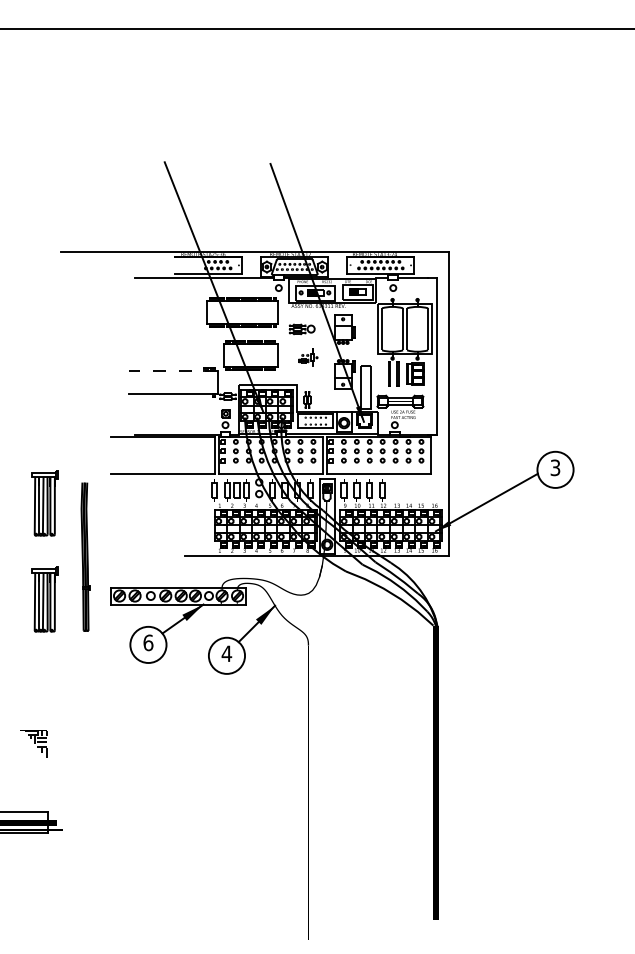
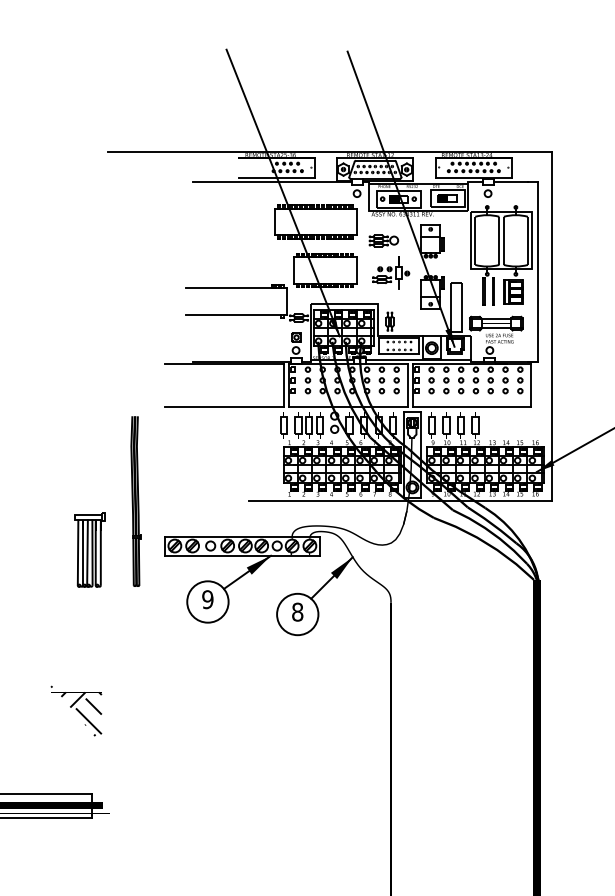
part: (308, 357) -> (391, 273), size x1.67
line: (173, 370) -> (236, 287), dashed -> solid
part: (44, 503) -> (88, 440), removed
text: (148, 642) -> (207, 599), 6 -> 9
text: (226, 653) -> (297, 611), 4 -> 8
part: (33, 740) -> (76, 711), size x1.67

